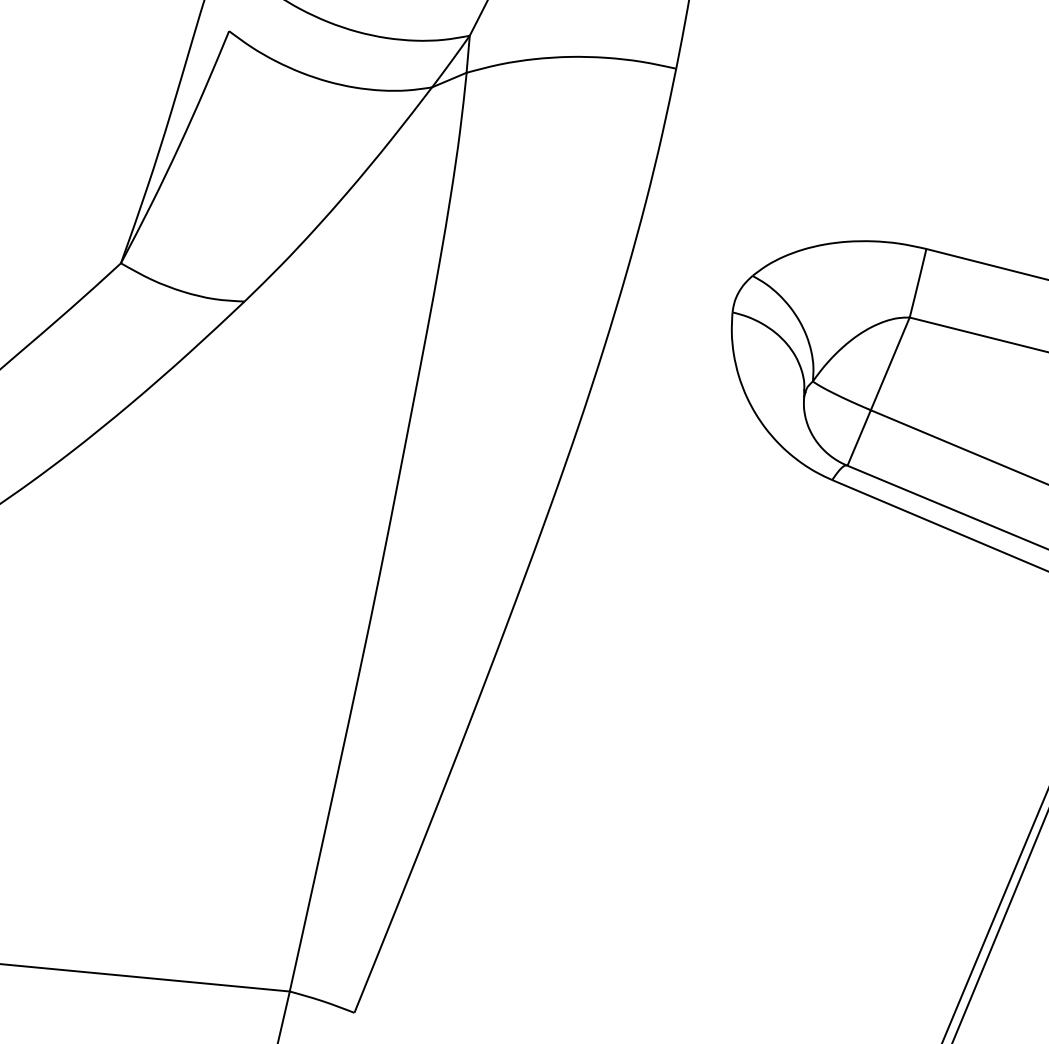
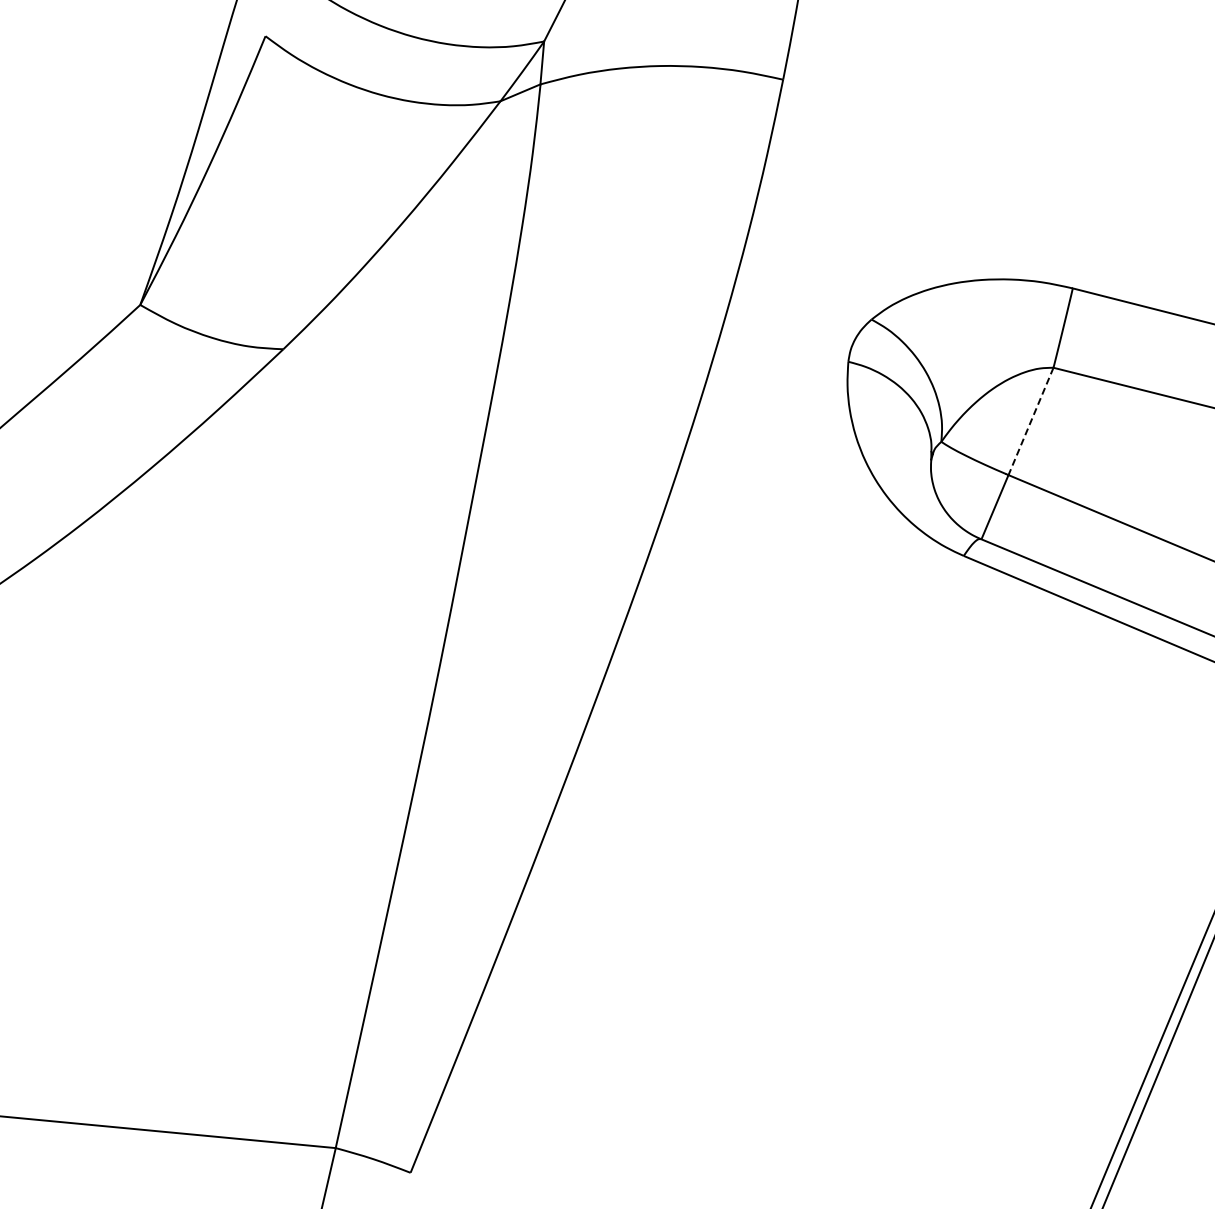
line: (889, 363) -> (1030, 421), solid -> dashed

